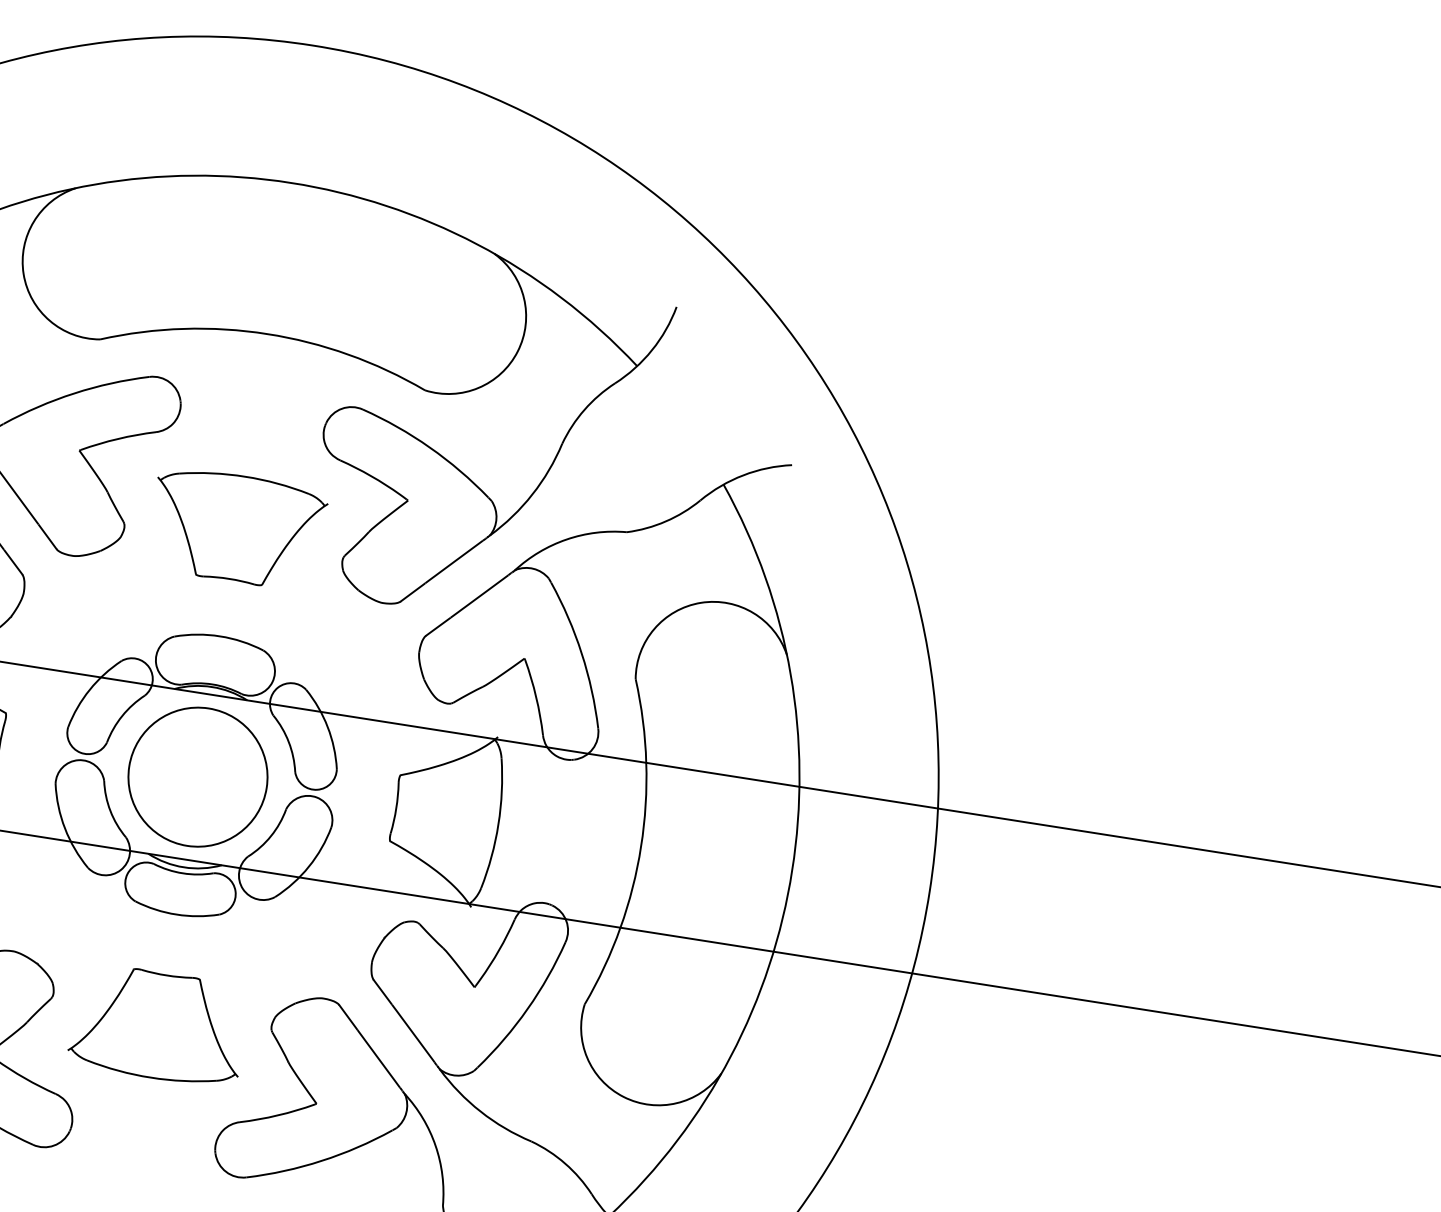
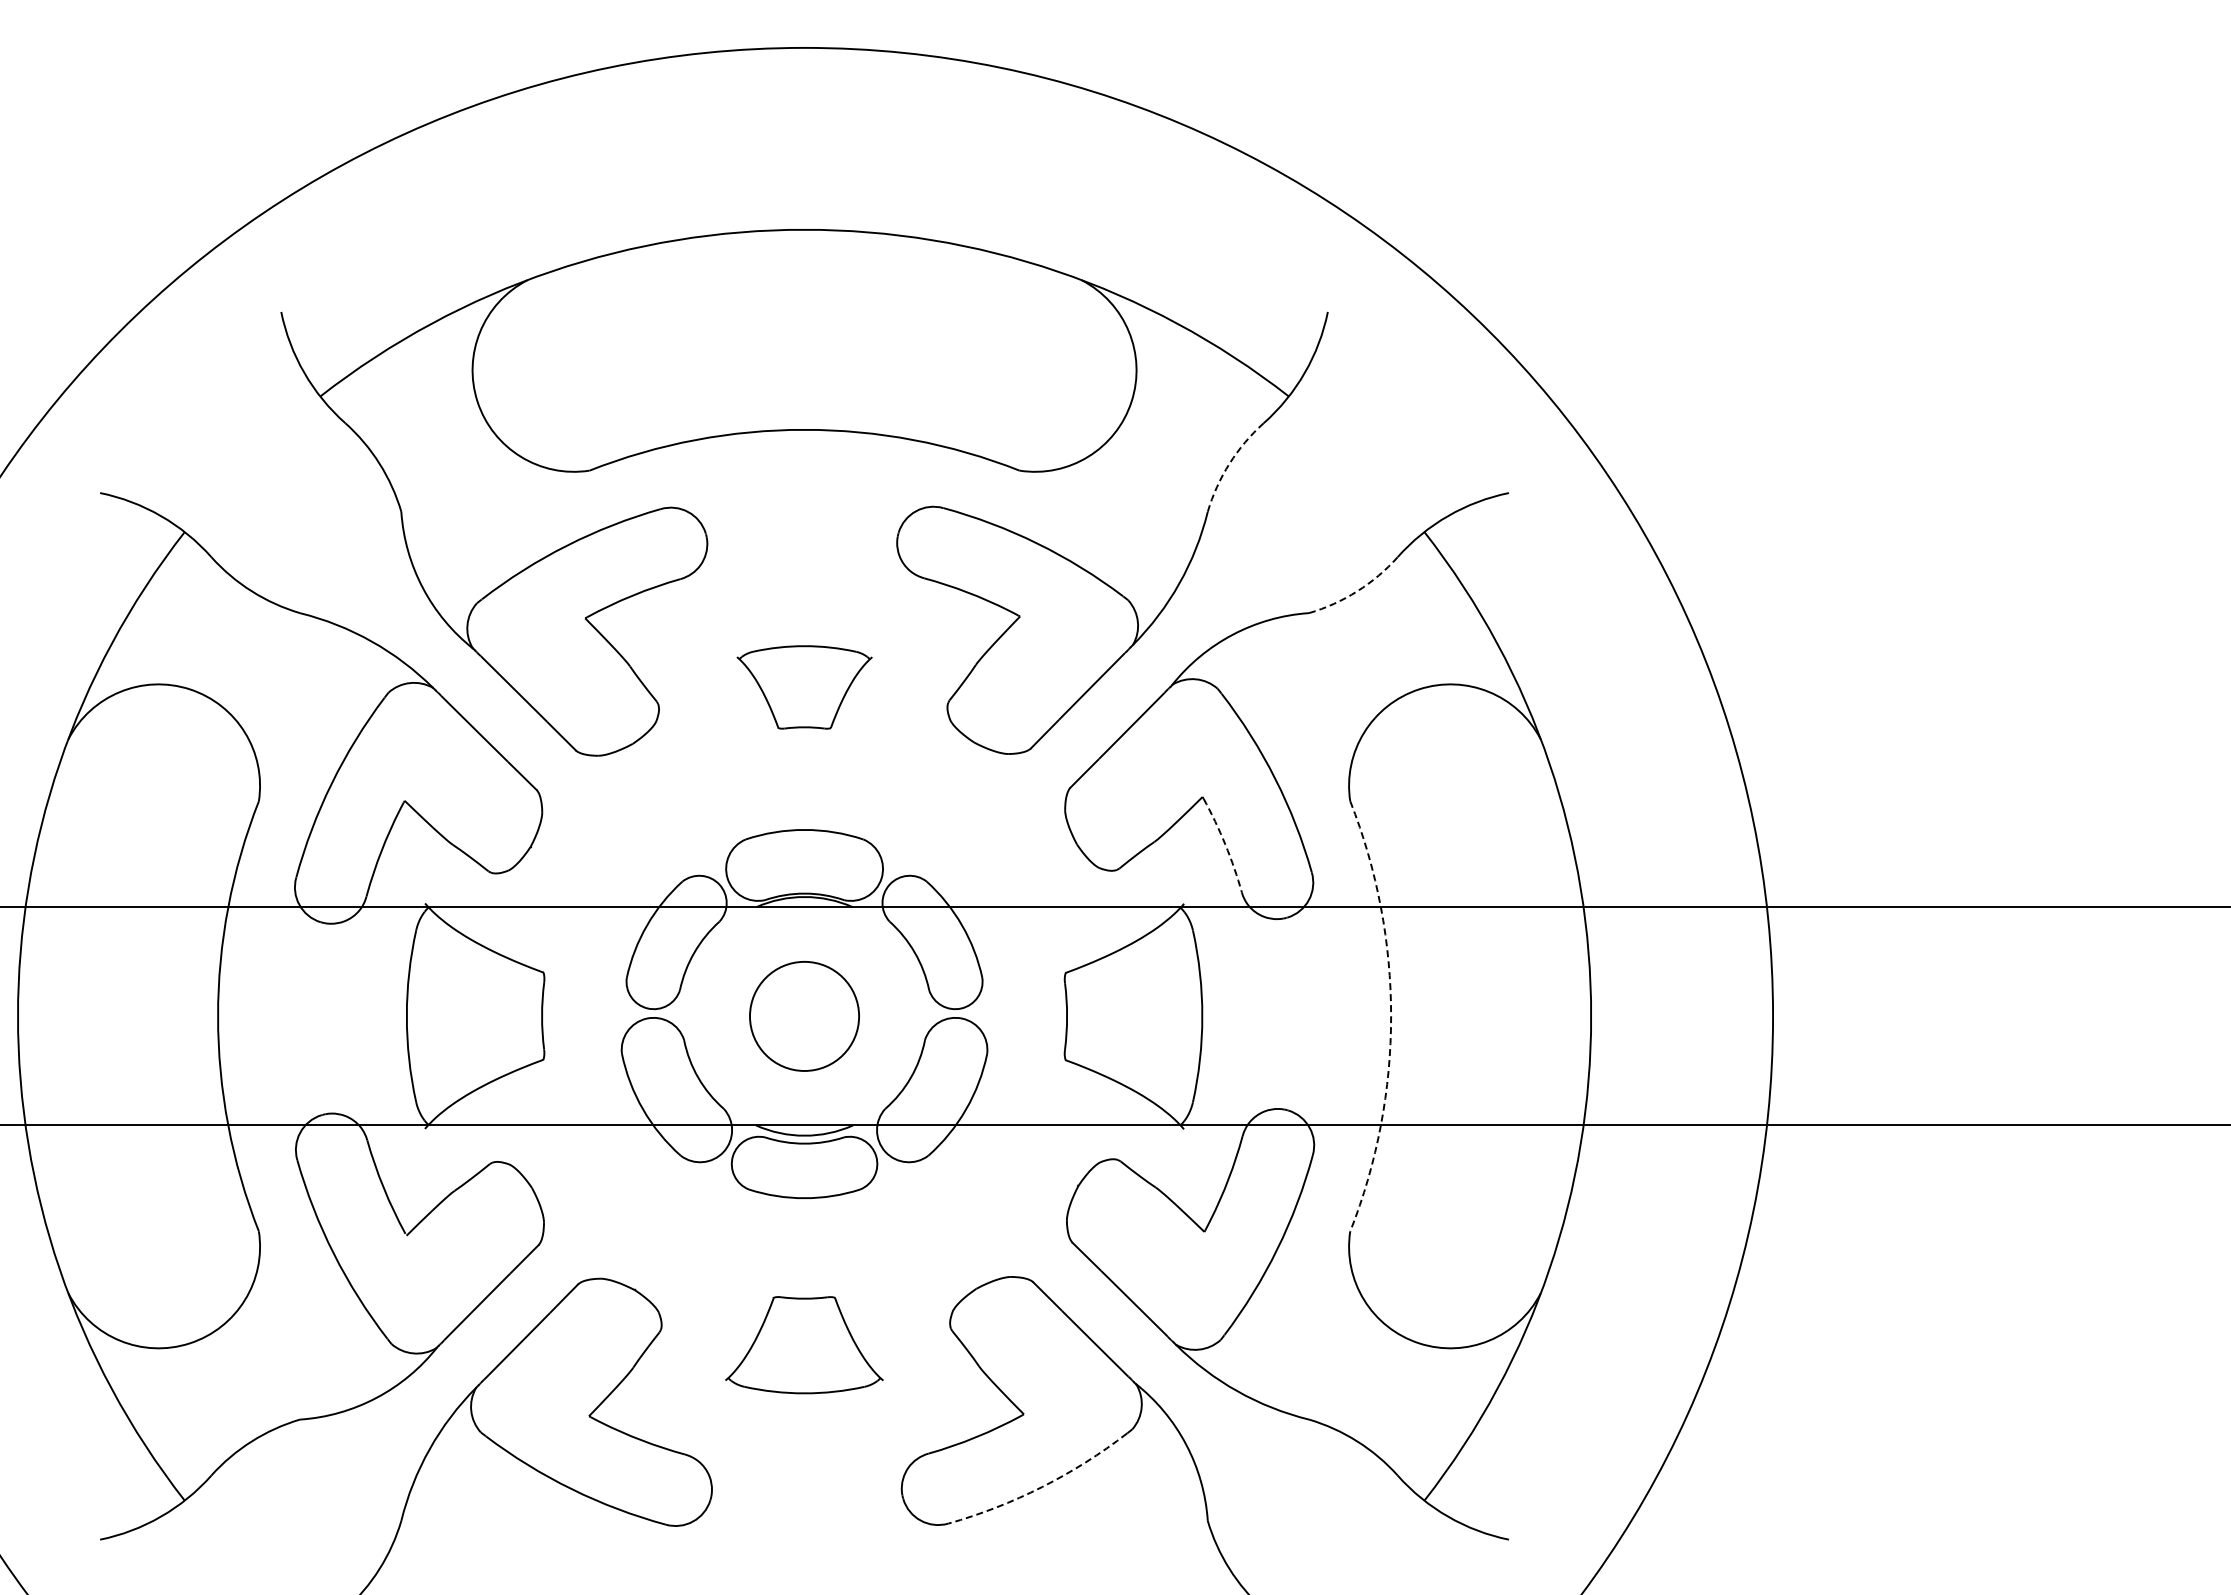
arc: (584, 409) -> (1229, 463), solid -> dashed
arc: (665, 521) -> (1357, 591), solid -> dashed
part: (236, 528) -> (804, 687), size x0.6
arc: (536, 697) -> (1225, 844), solid -> dashed
circle: (197, 777) -> (804, 1016), size x0.6
arc: (641, 846) -> (1391, 1016), solid -> dashed
part: (159, 1025) -> (804, 1344), size x0.7
arc: (322, 1161) -> (1042, 1487), solid -> dashed

